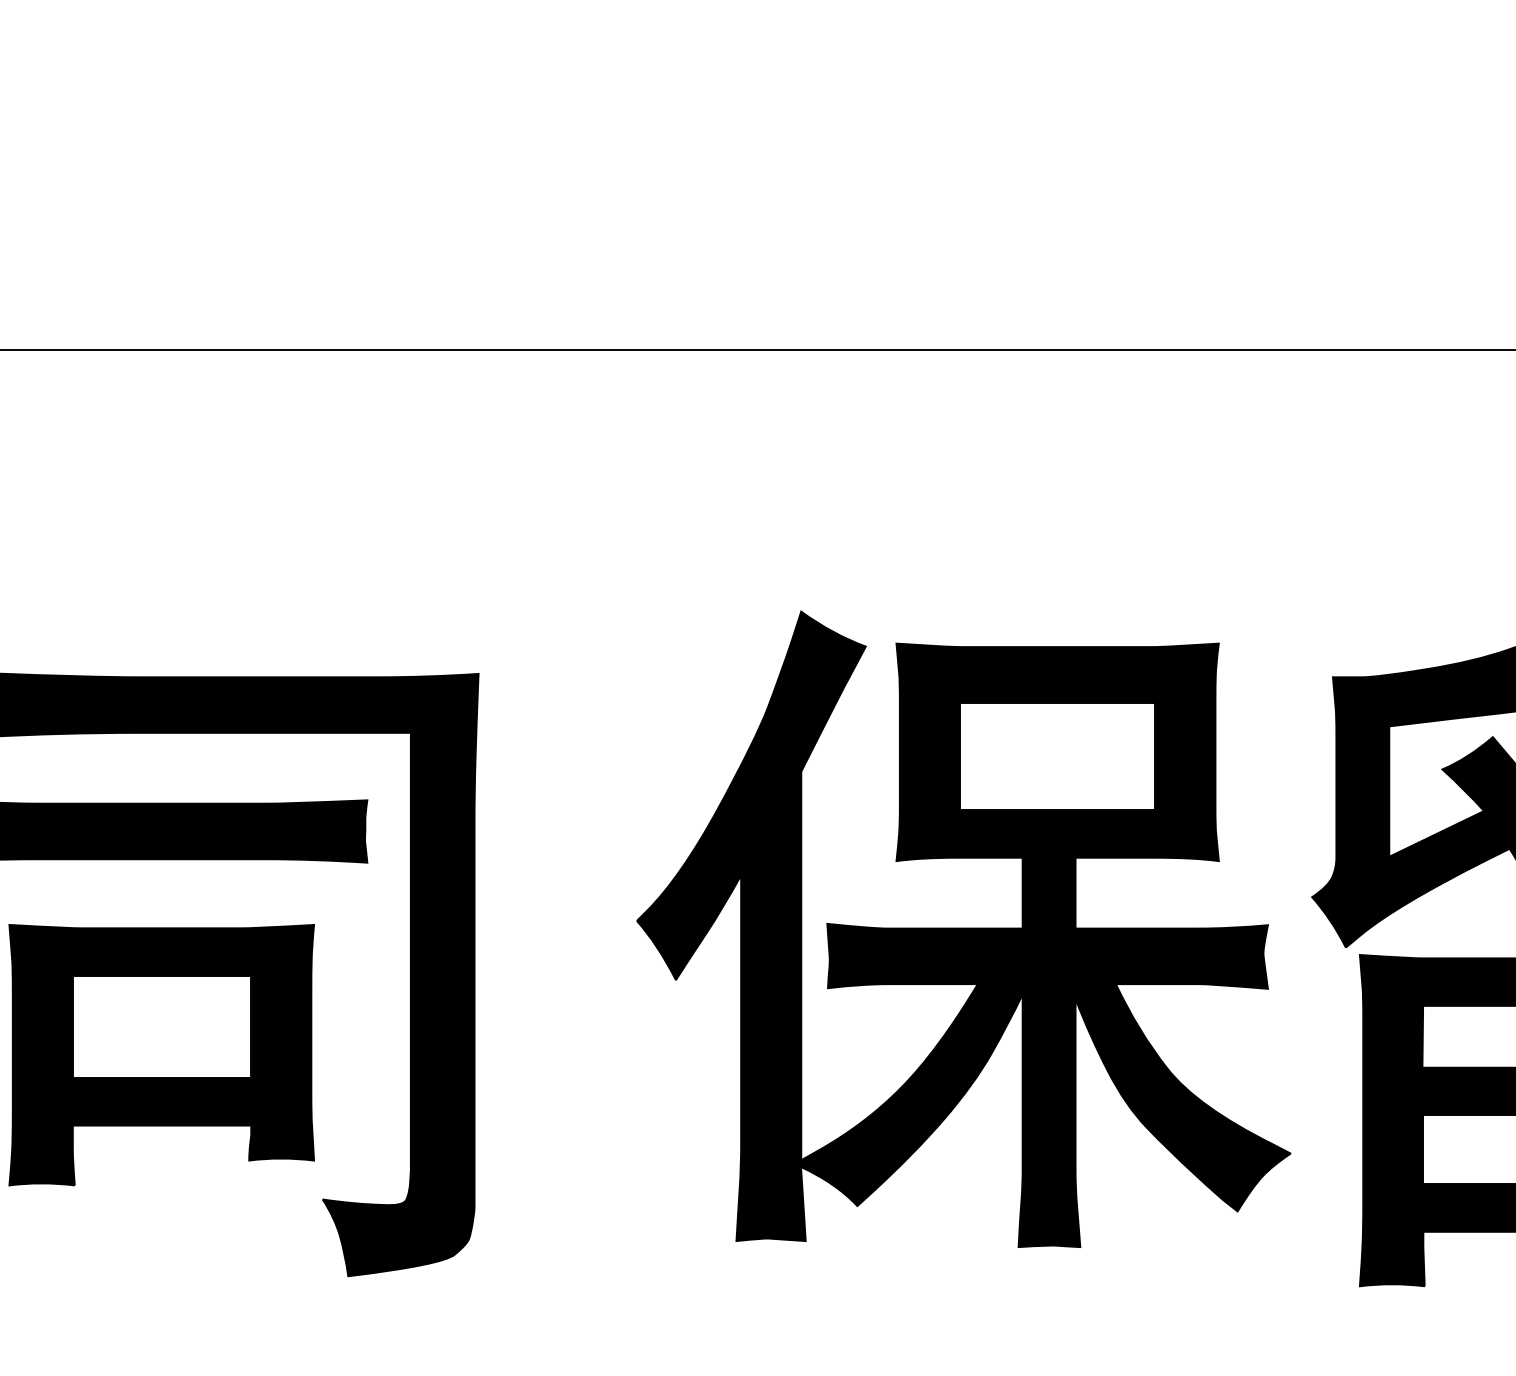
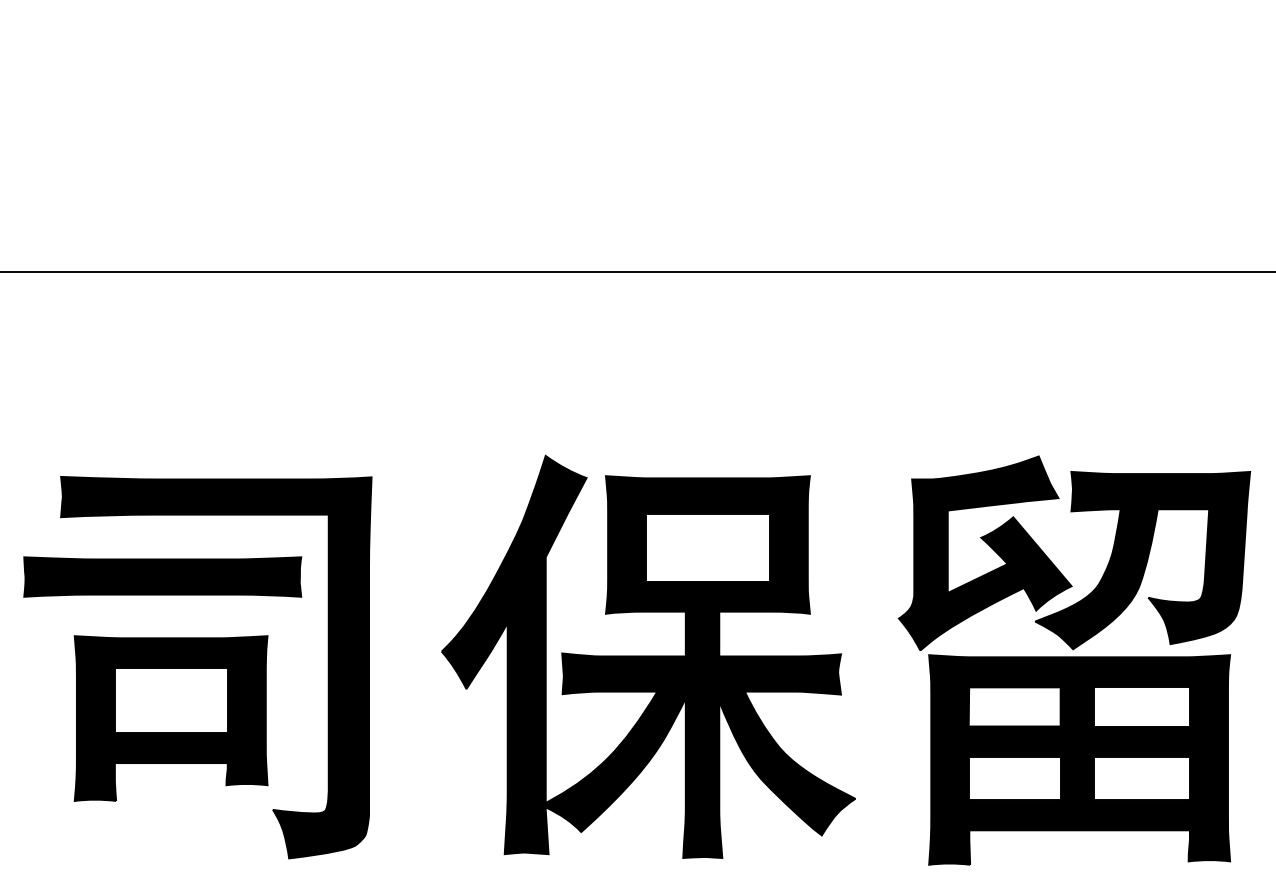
part: (963, 928) -> (648, 656), moved

